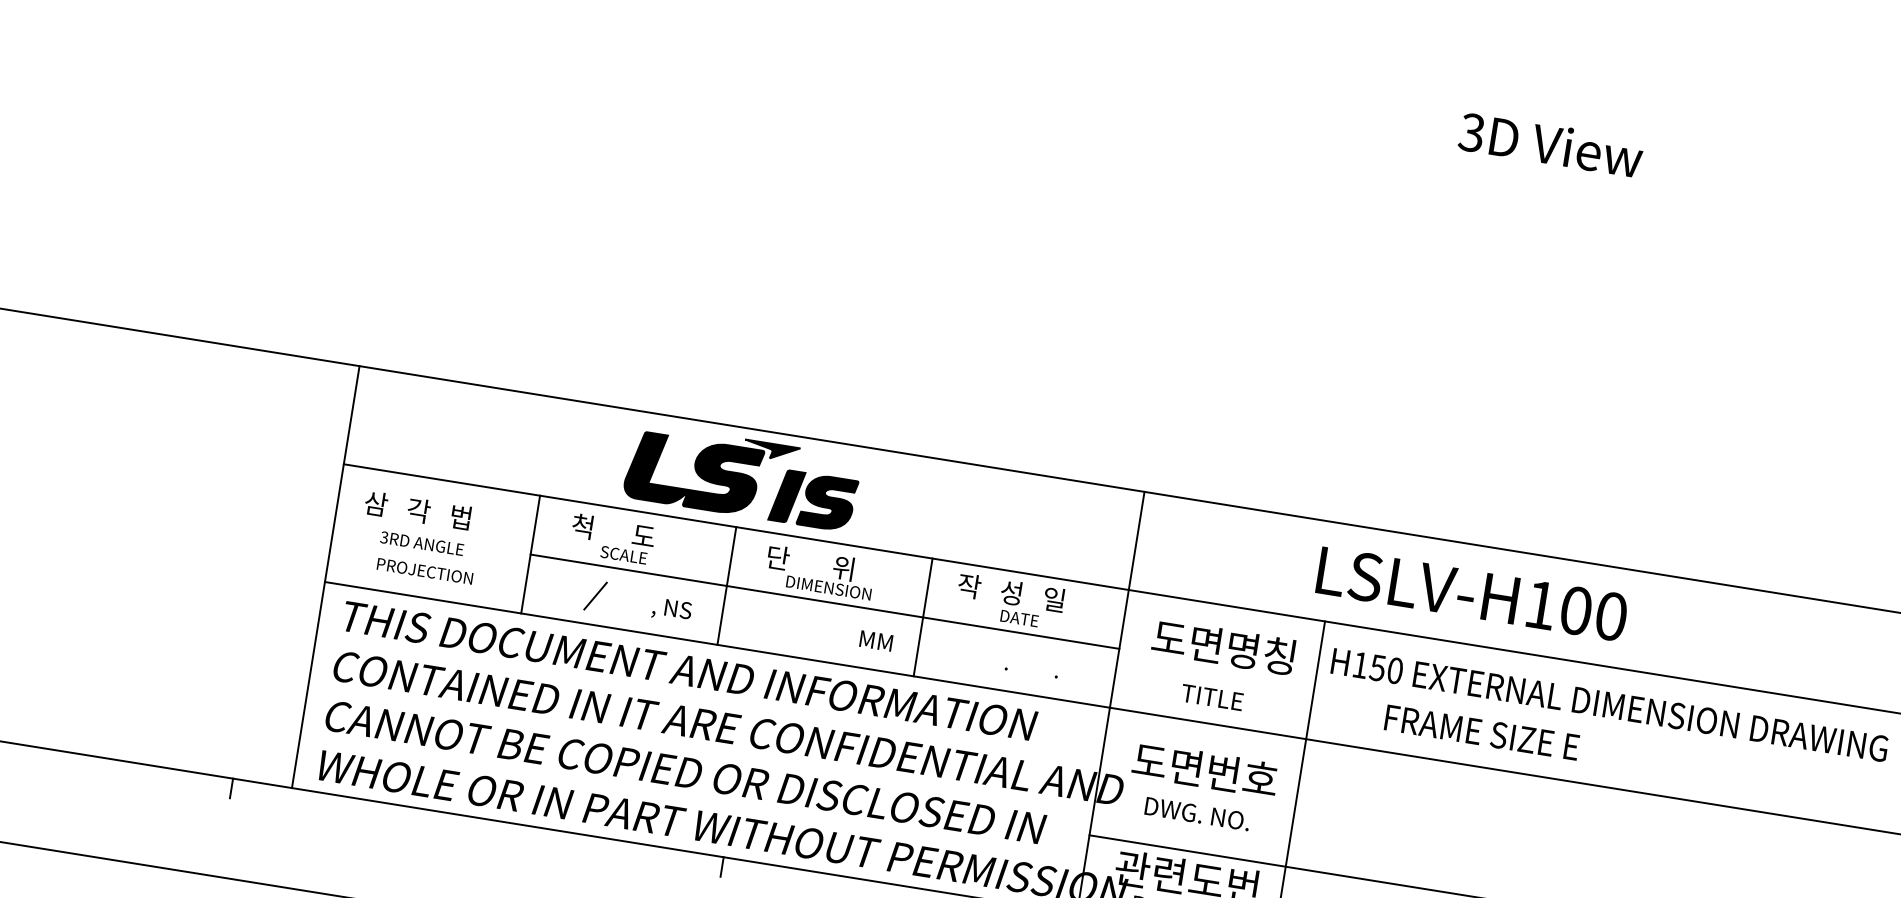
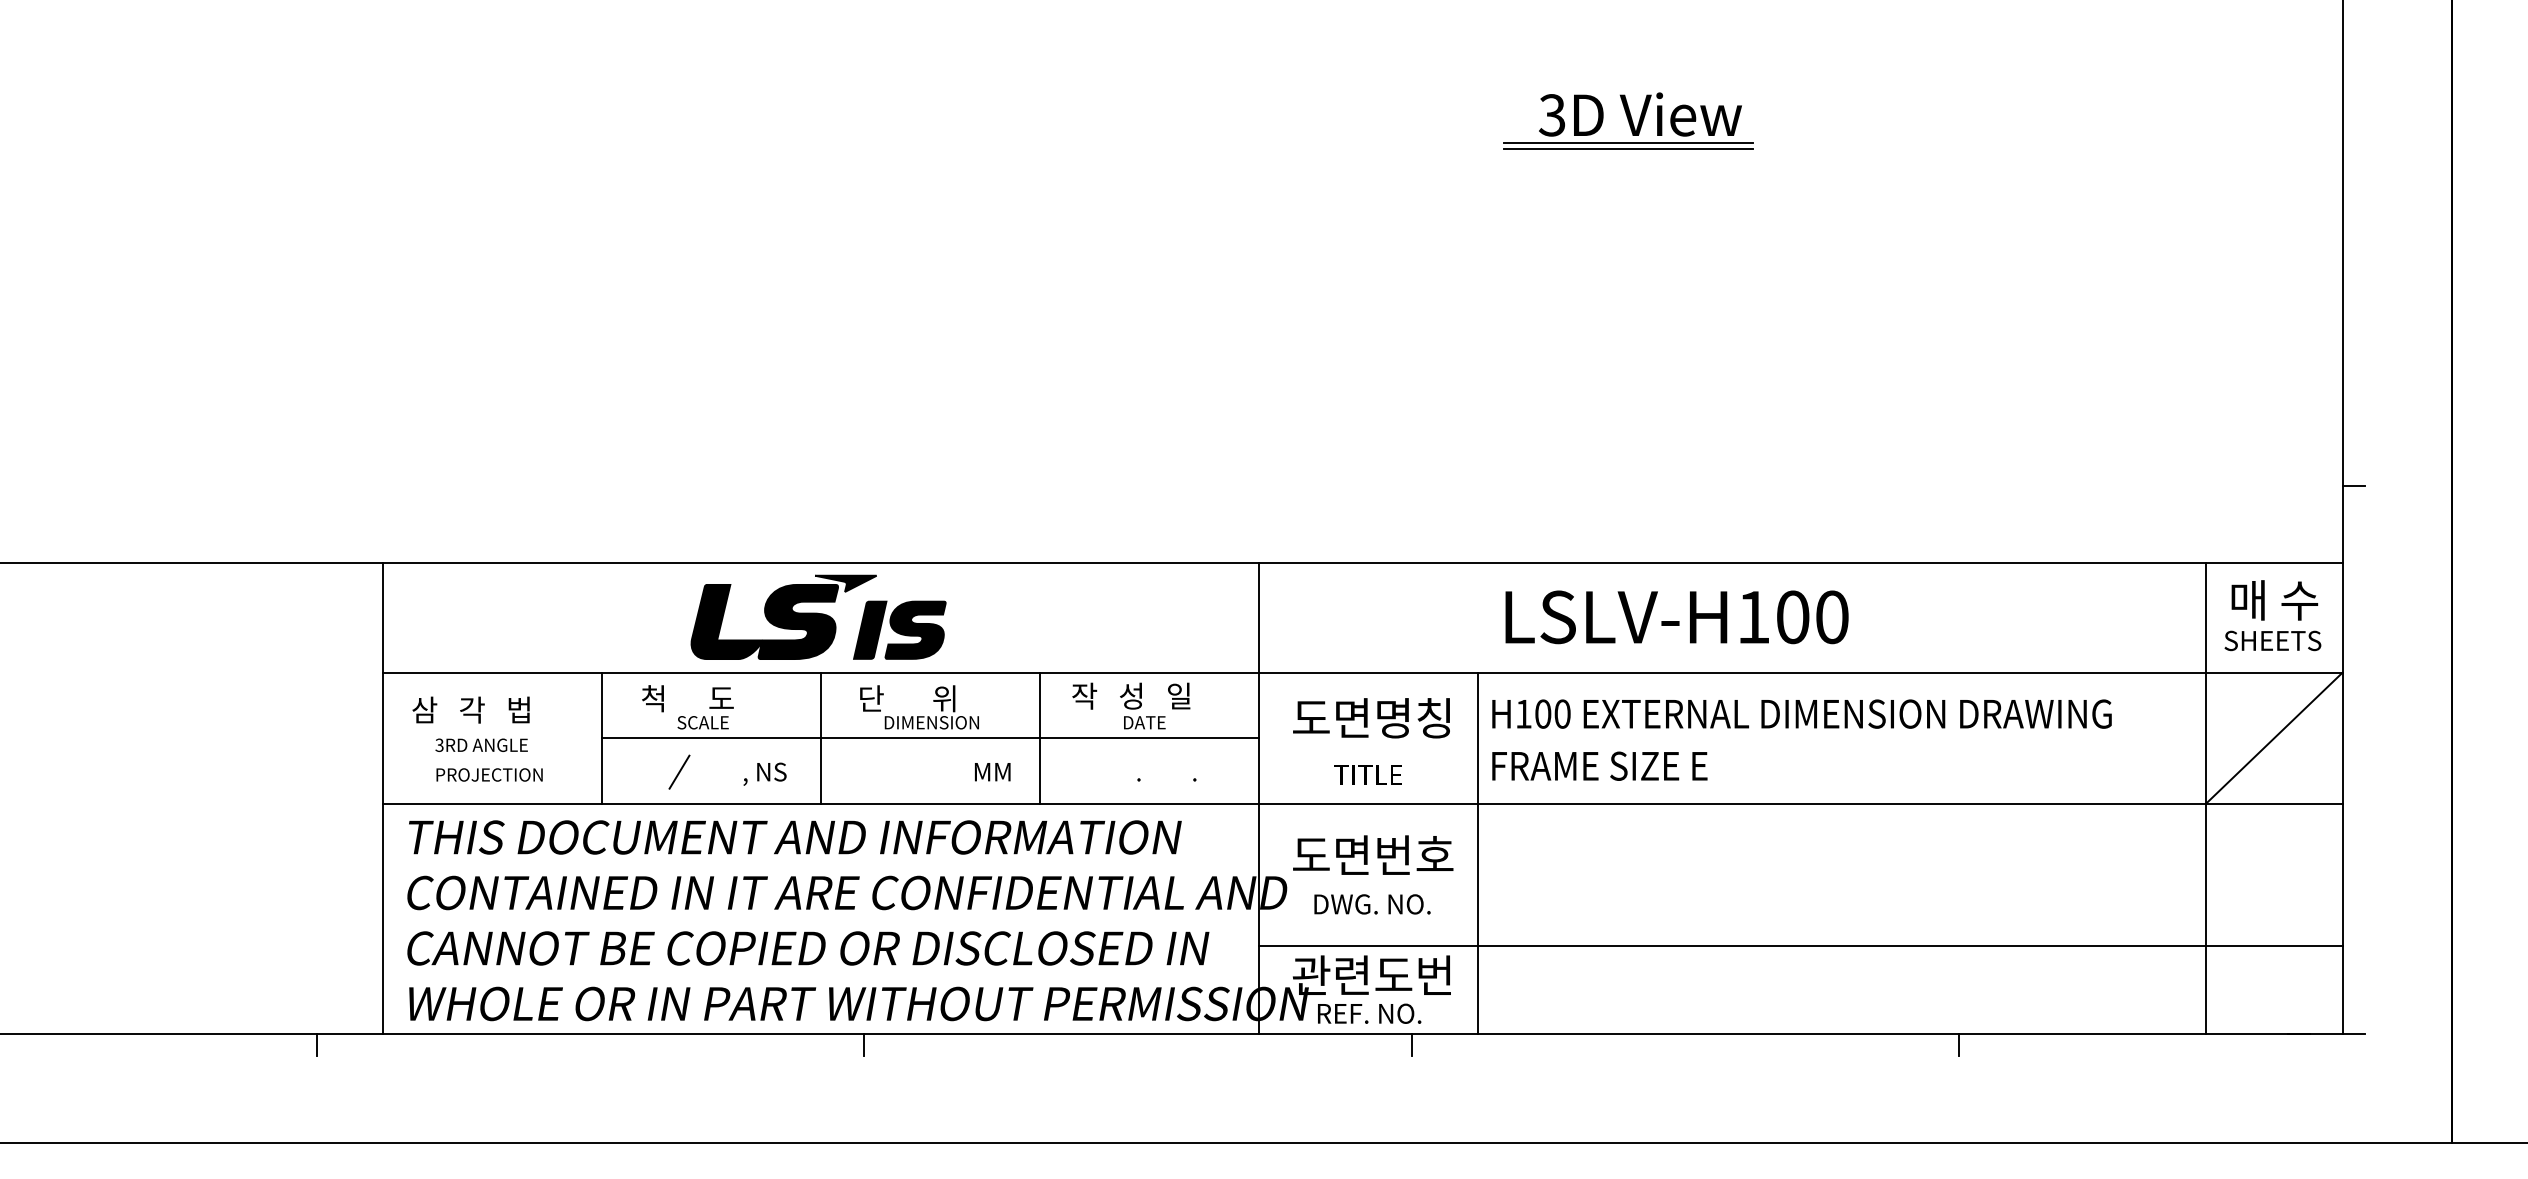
line: (1536, 168) -> (1628, 143), added
line: (1535, 173) -> (1628, 148), added
text: (1471, 594) -> (1676, 617), moved
text: (1377, 667) -> (1542, 713), H150 -> H100
text: (1481, 731) -> (1599, 765), moved

